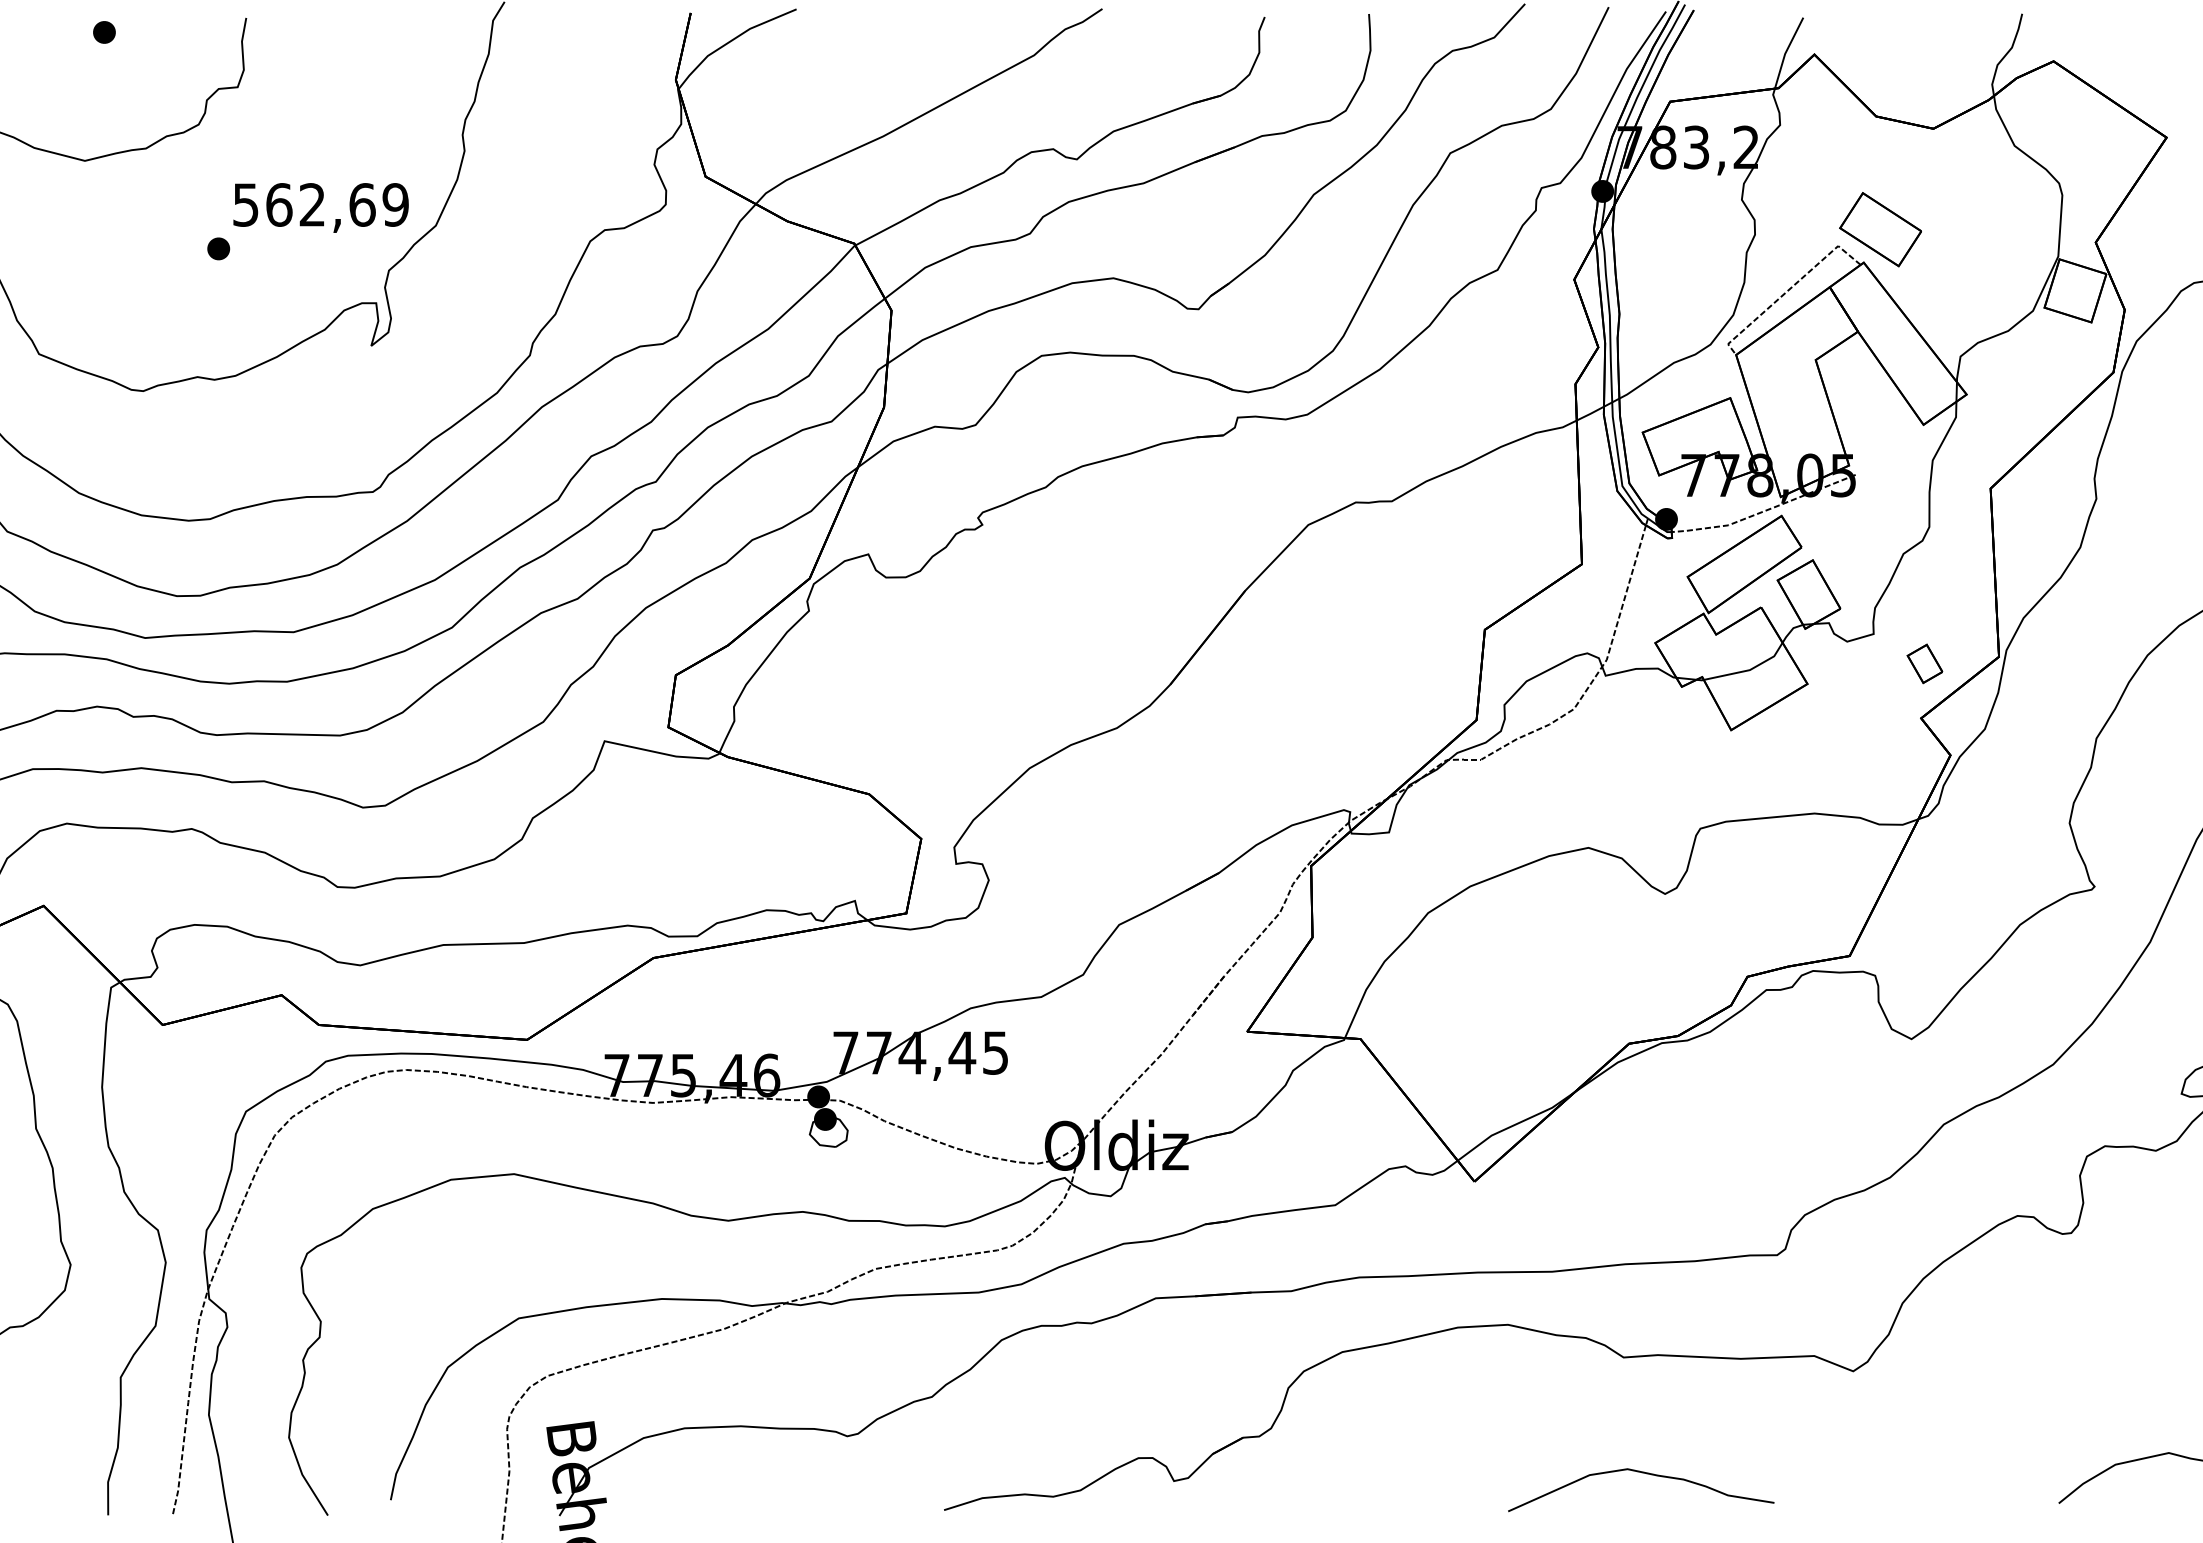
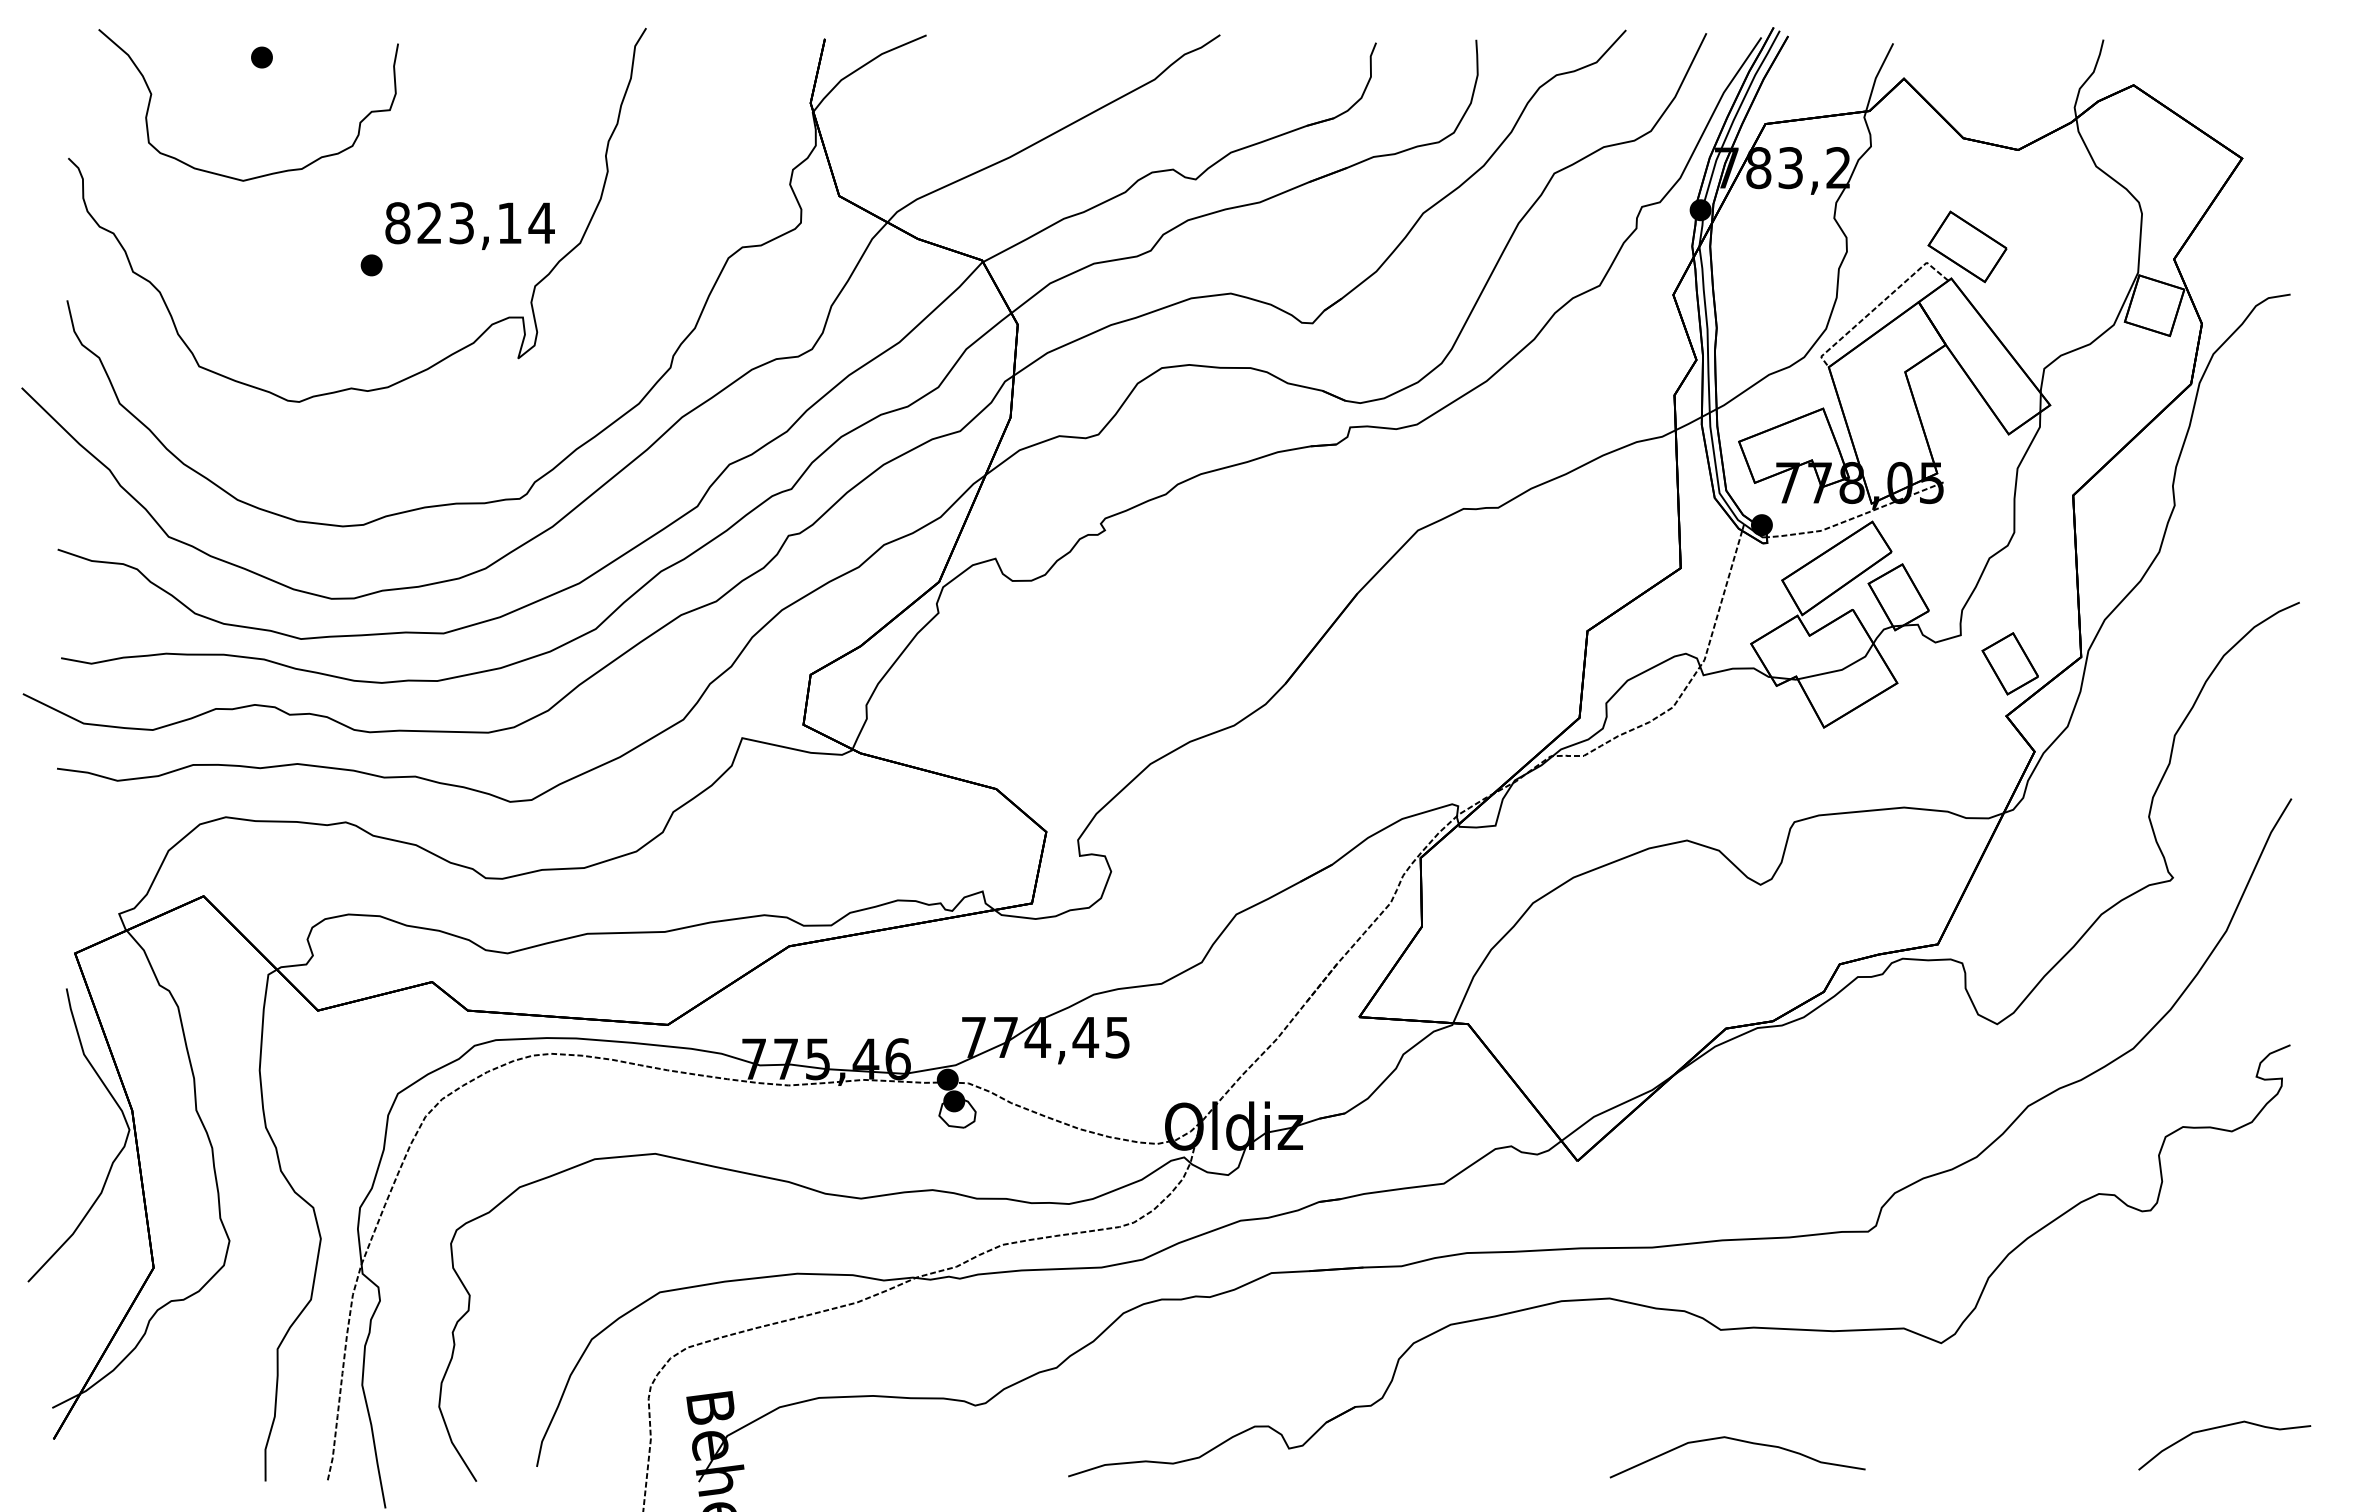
text: (320, 205) -> (469, 223), 562,69 -> 823,14
part: (1924, 663) -> (2009, 663), size x1.67

